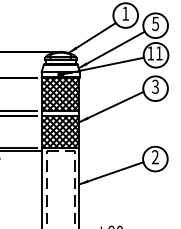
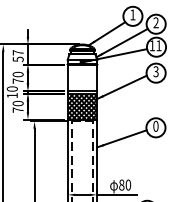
text: (154, 23) -> (155, 22), 5 -> 2
hatch: (60, 94) -> (82, 77), removed
text: (154, 157) -> (155, 126), 2 -> 0

